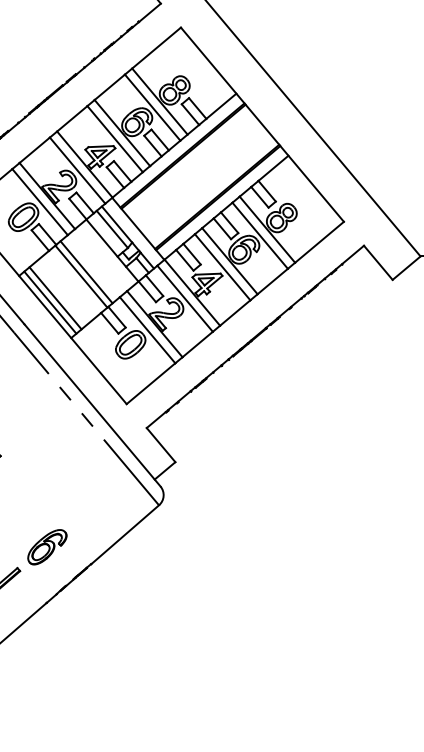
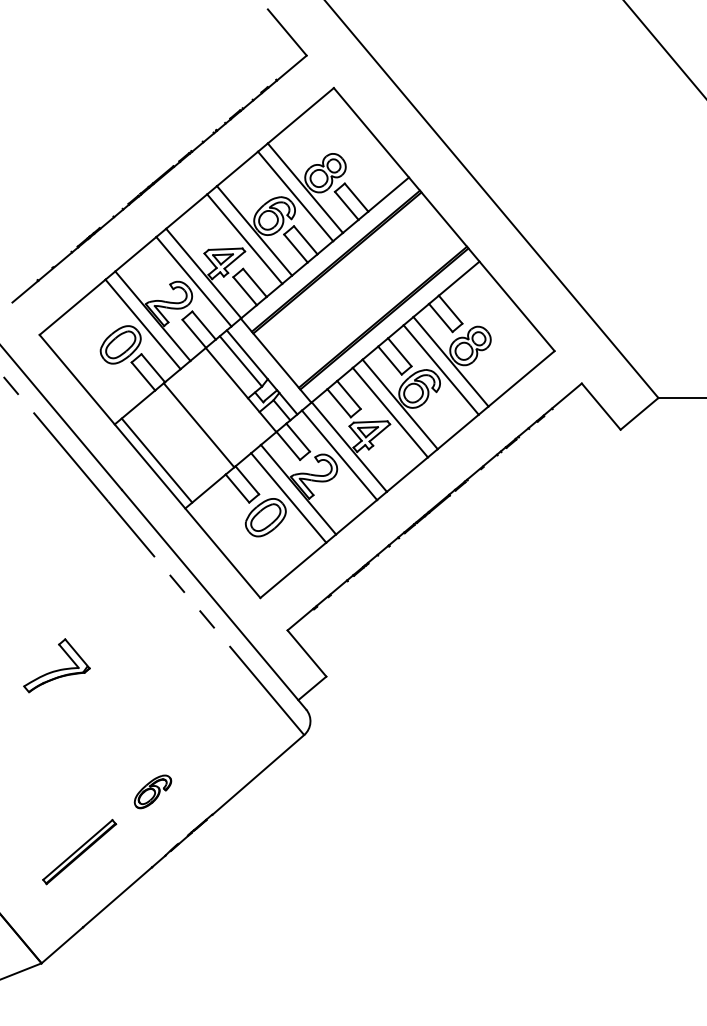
line: (86, 272) -> (205, 419), removed
line: (55, 298) -> (163, 454), removed
part: (47, 546) -> (152, 791), size x0.7

